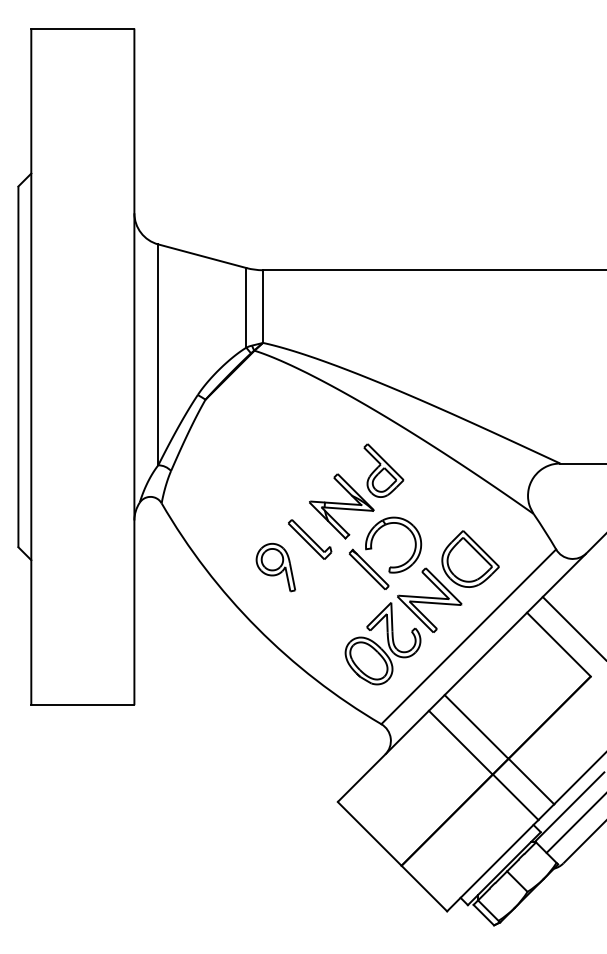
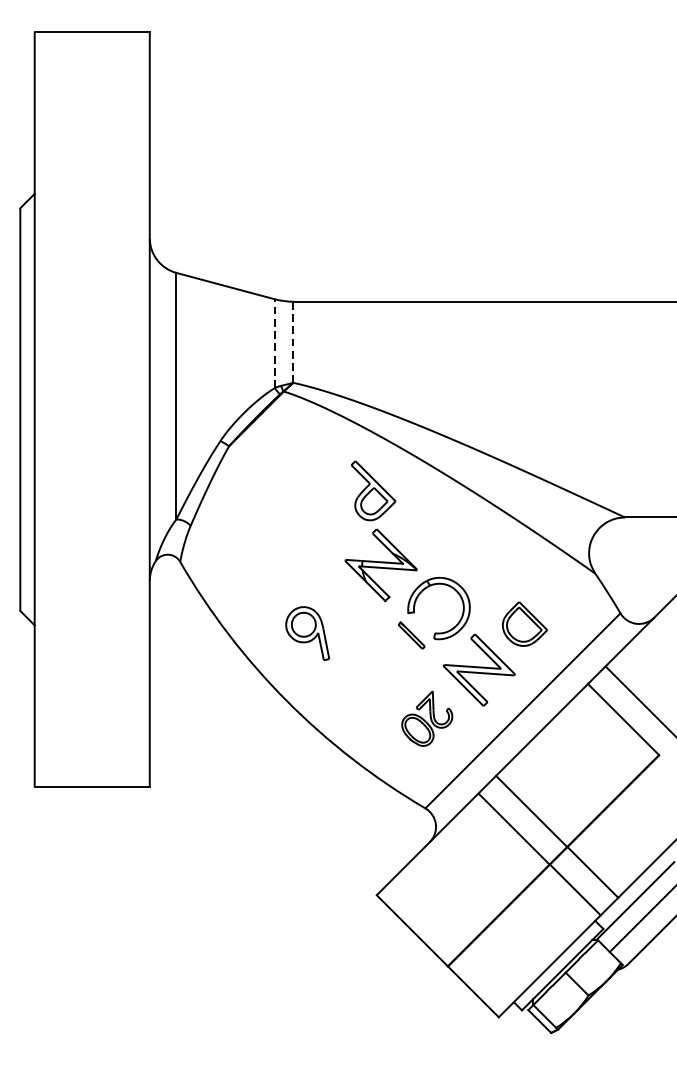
line: (246, 307) -> (274, 343), solid -> dashed
line: (263, 307) -> (293, 343), solid -> dashed
part: (383, 470) -> (373, 490), moved
part: (310, 539) -> (346, 602), removed
part: (470, 558) -> (524, 623), size x0.7
part: (368, 568) -> (411, 634), size x0.6
part: (382, 643) -> (426, 718), size x0.6

